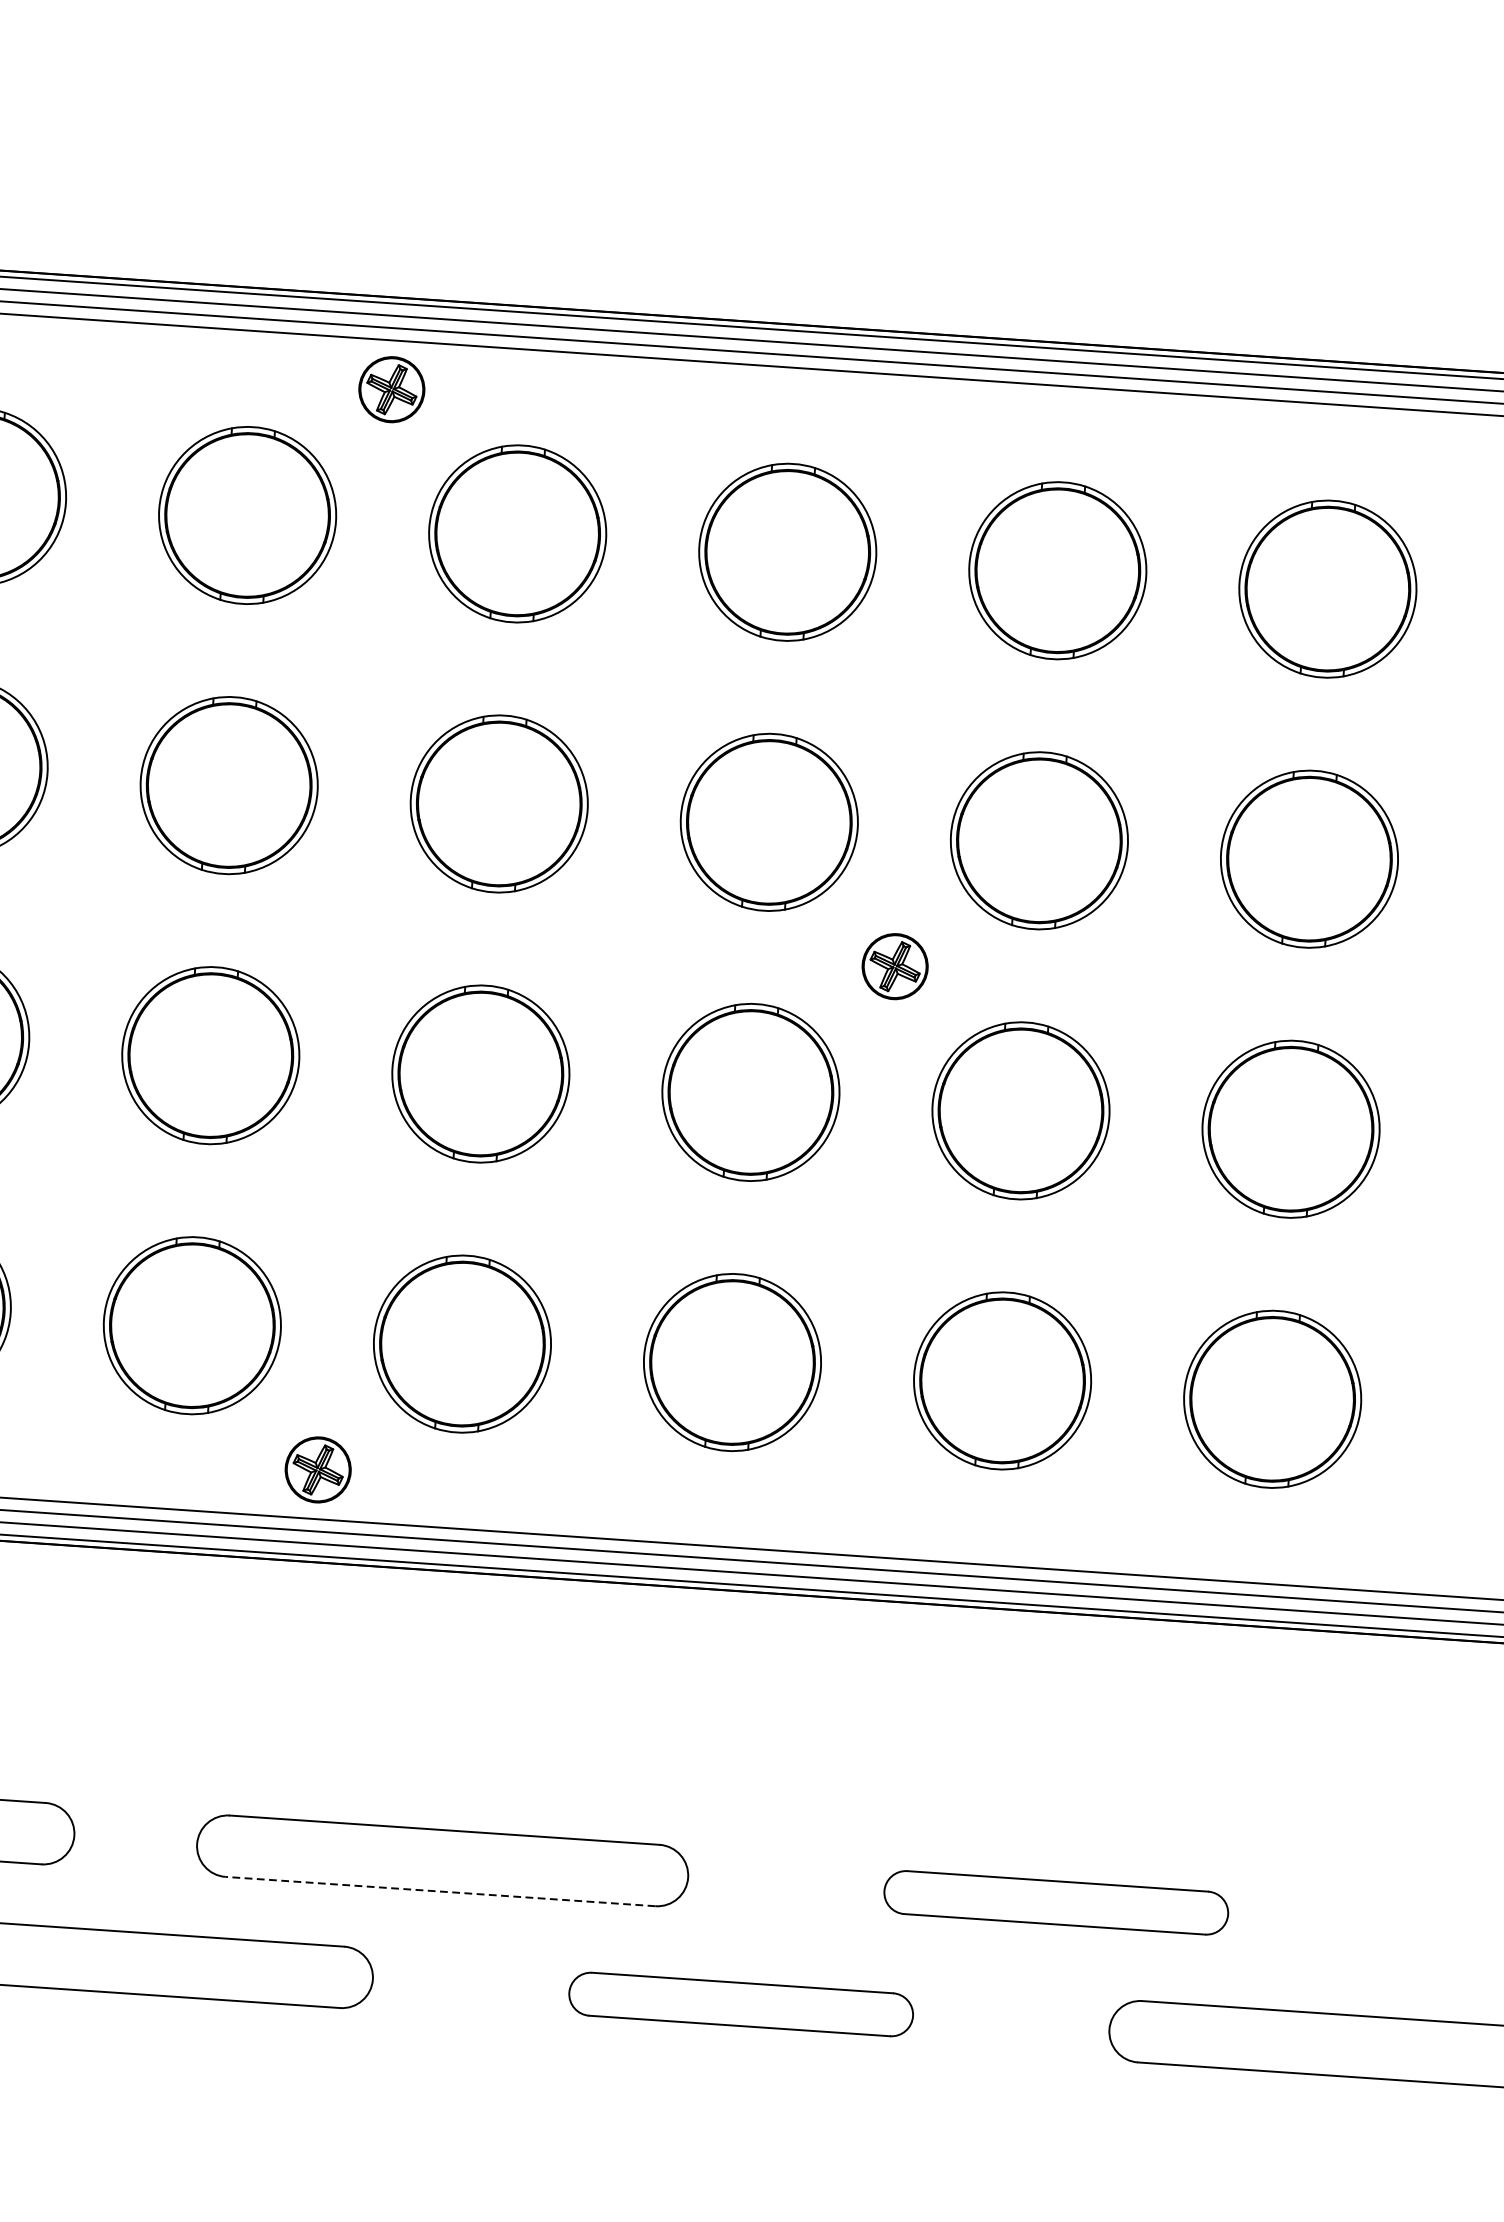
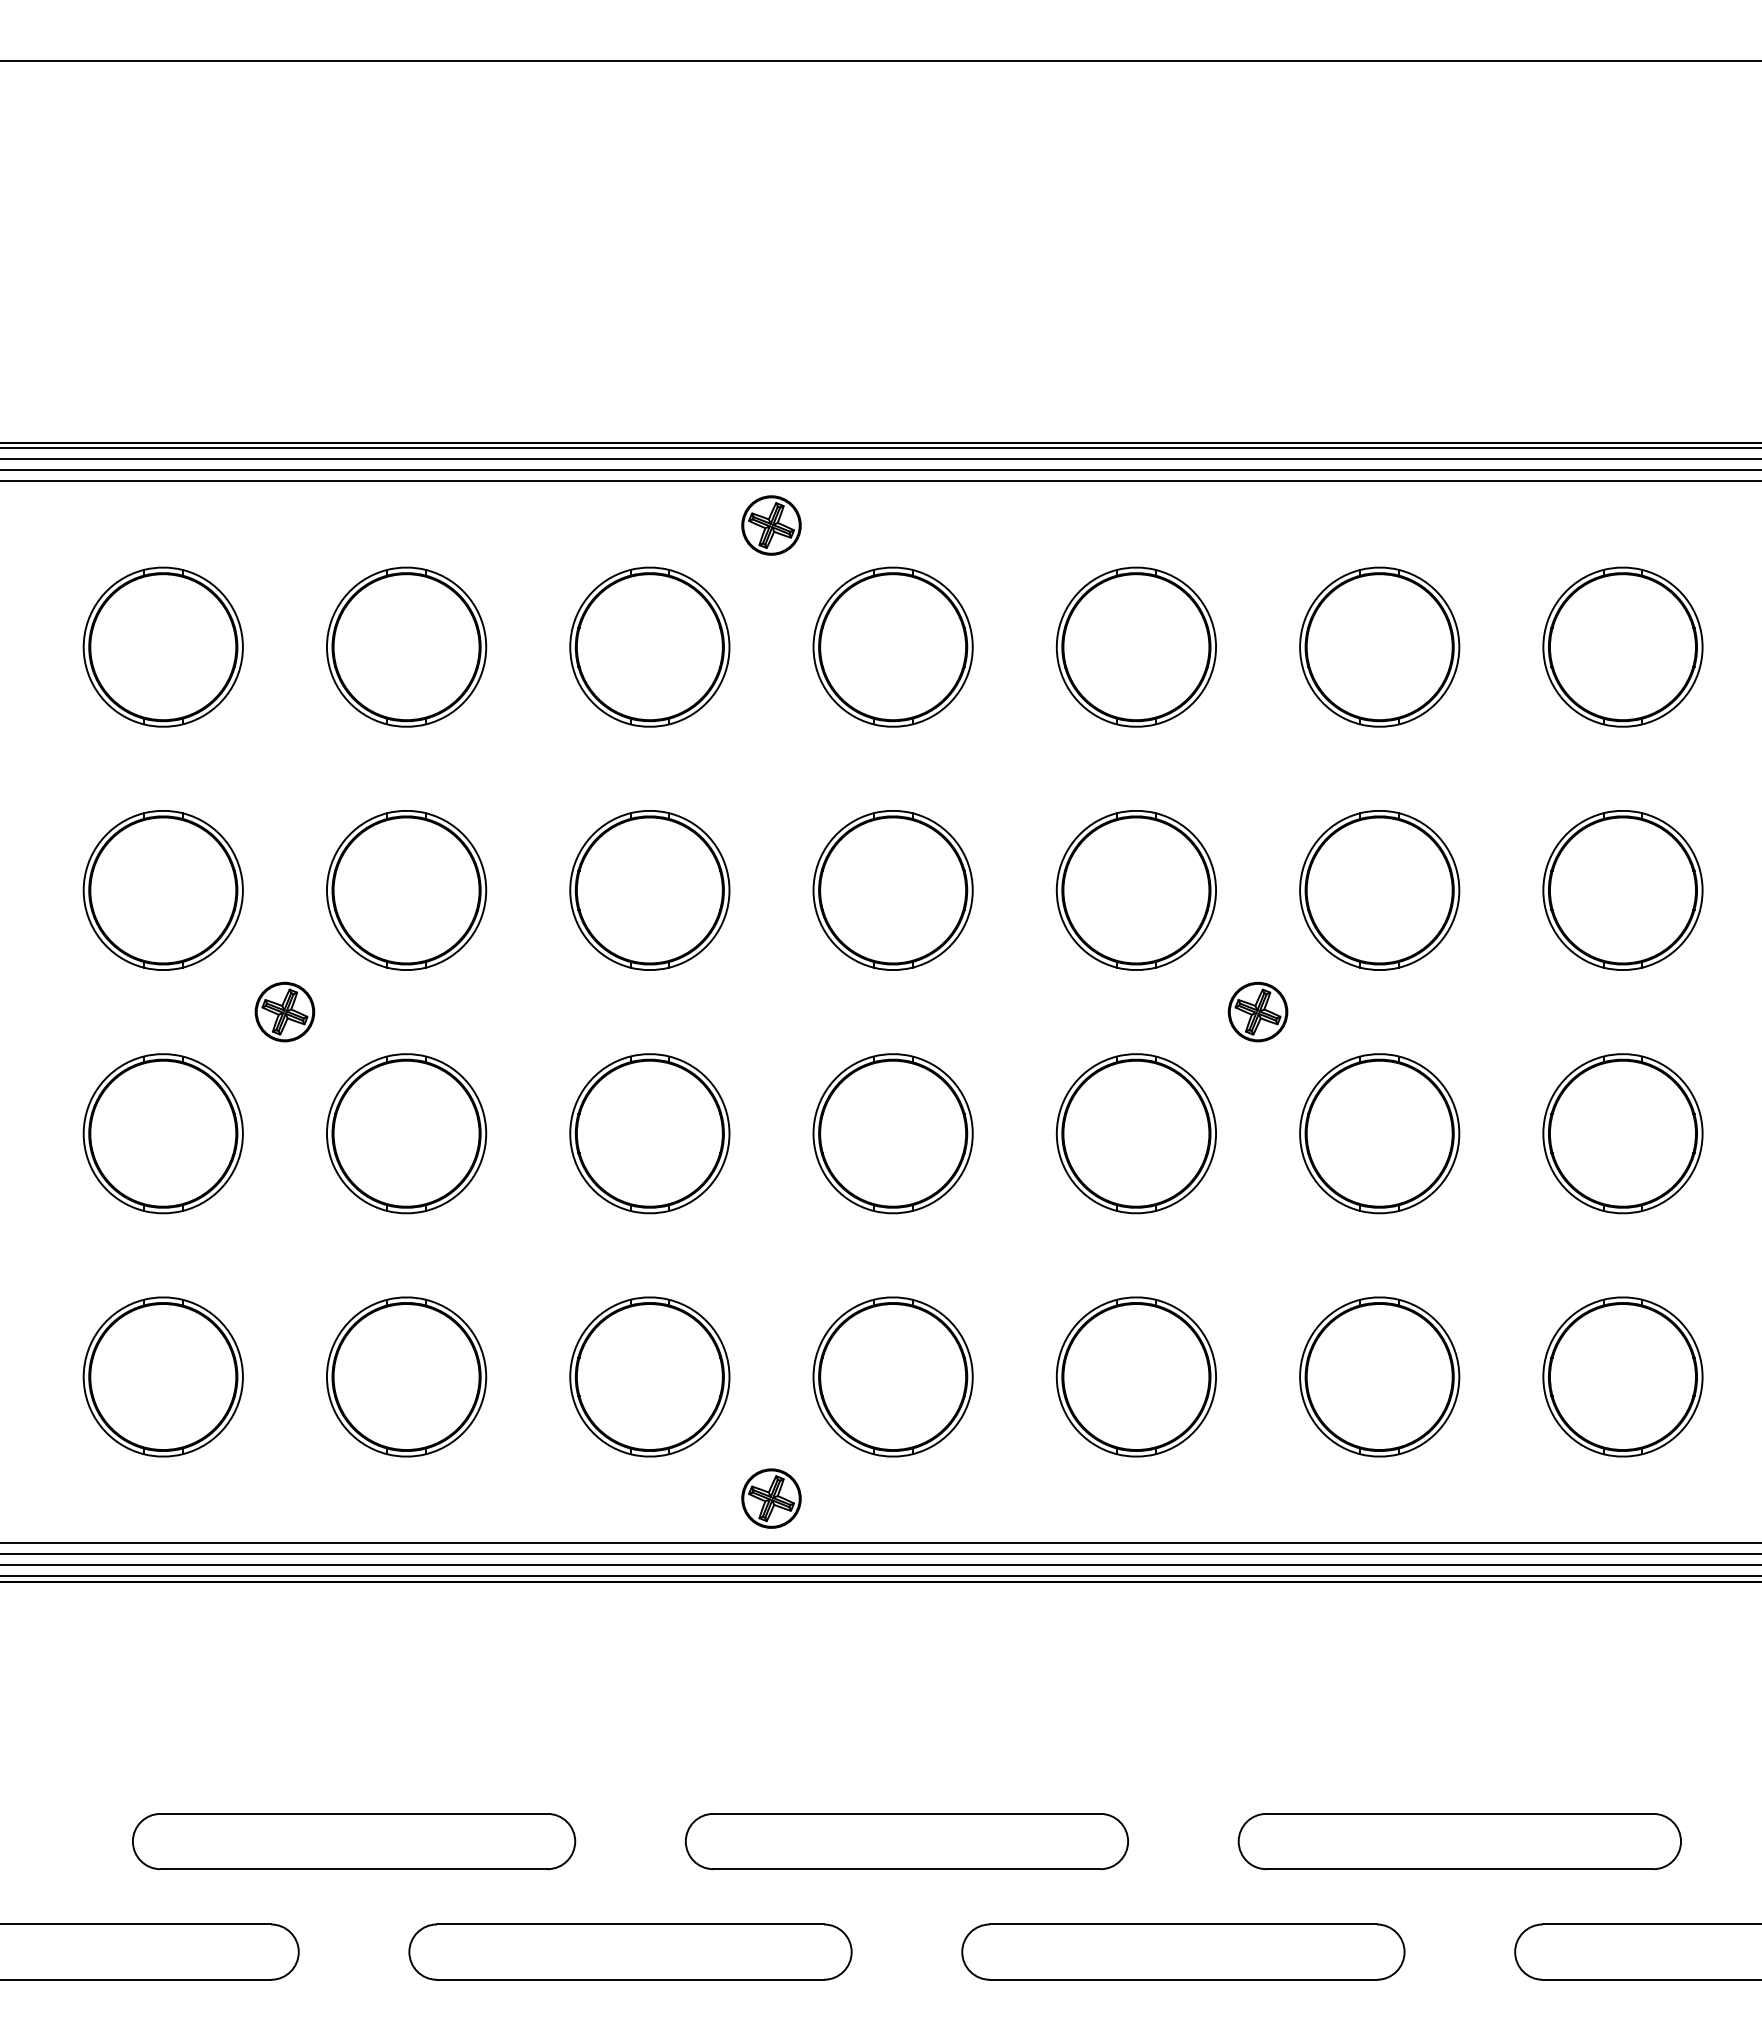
line: (440, 1891) -> (906, 1869), dashed -> solid
part: (1056, 1902) -> (1459, 1841), size x1.43
part: (741, 2003) -> (1183, 1951), size x1.43

